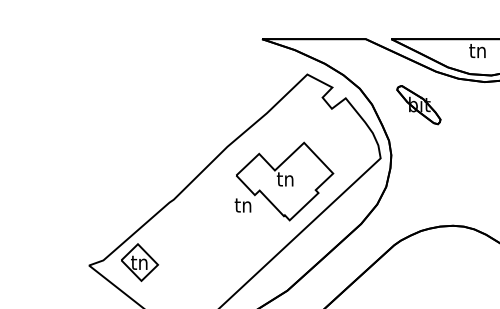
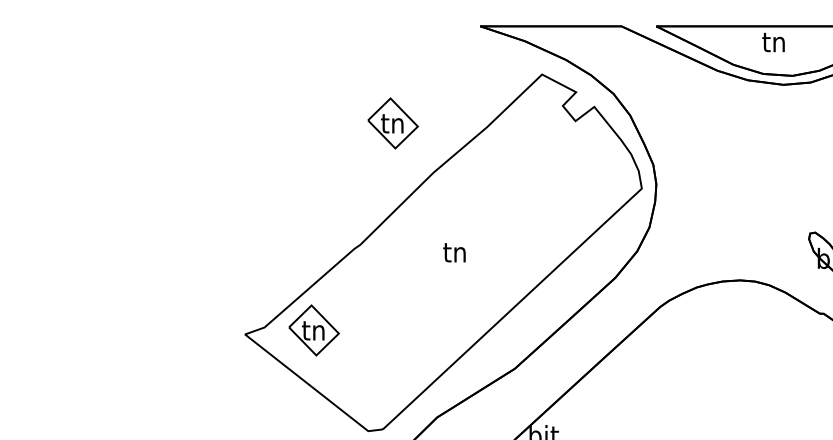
part: (418, 105) -> (693, 116), removed
part: (197, 110) -> (392, 123), added
part: (284, 181) -> (511, 219), removed

